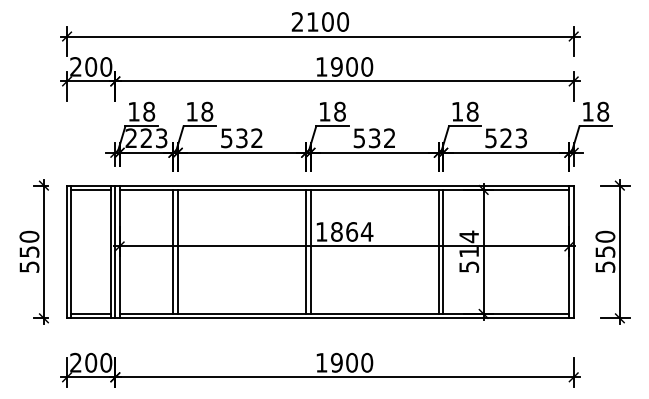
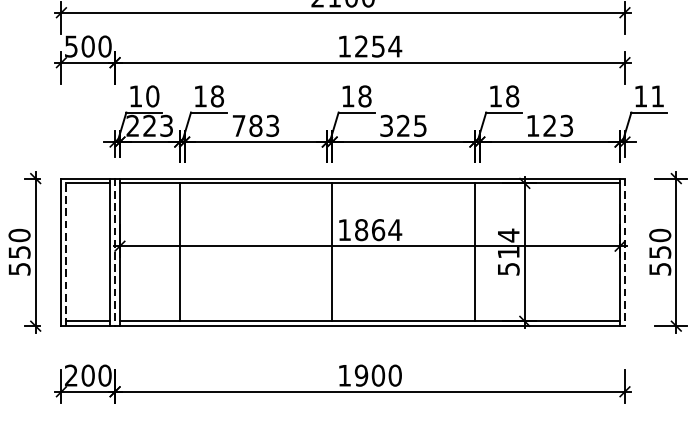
text: (75, 66) -> (70, 46), 200 -> 500
text: (351, 66) -> (377, 46), 1900 -> 1254
text: (149, 111) -> (153, 96), 18 -> 10
text: (603, 111) -> (658, 96), 18 -> 11
text: (241, 138) -> (255, 126), 532 -> 783
text: (374, 138) -> (403, 126), 532 -> 325
text: (490, 138) -> (532, 126), 523 -> 123
line: (71, 251) -> (66, 251), solid -> dashed
line: (177, 251) -> (184, 251), removed
line: (306, 251) -> (327, 251), removed
line: (443, 251) -> (480, 251), removed
line: (115, 252) -> (115, 252), solid -> dashed
line: (573, 252) -> (624, 252), solid -> dashed

